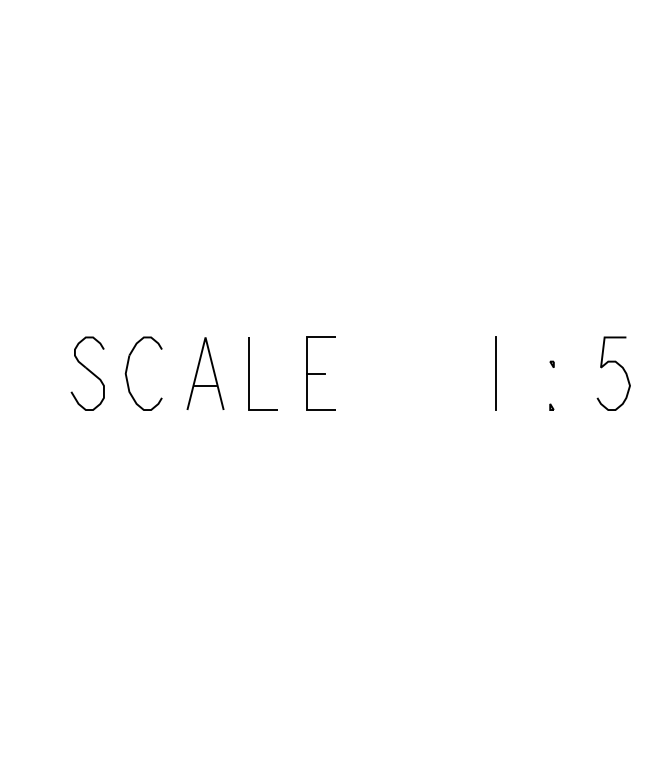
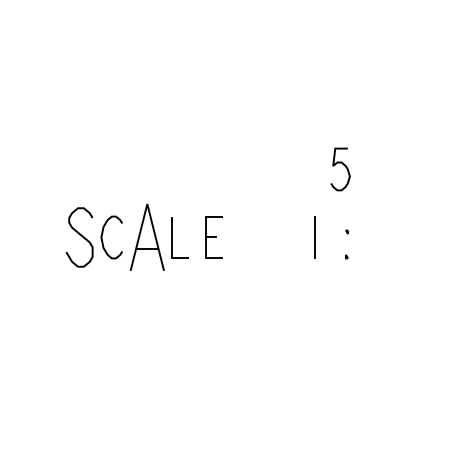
curve: (618, 366) -> (343, 165), moved
part: (87, 373) -> (79, 237), size x1.4
part: (205, 373) -> (147, 237), size x1.6

